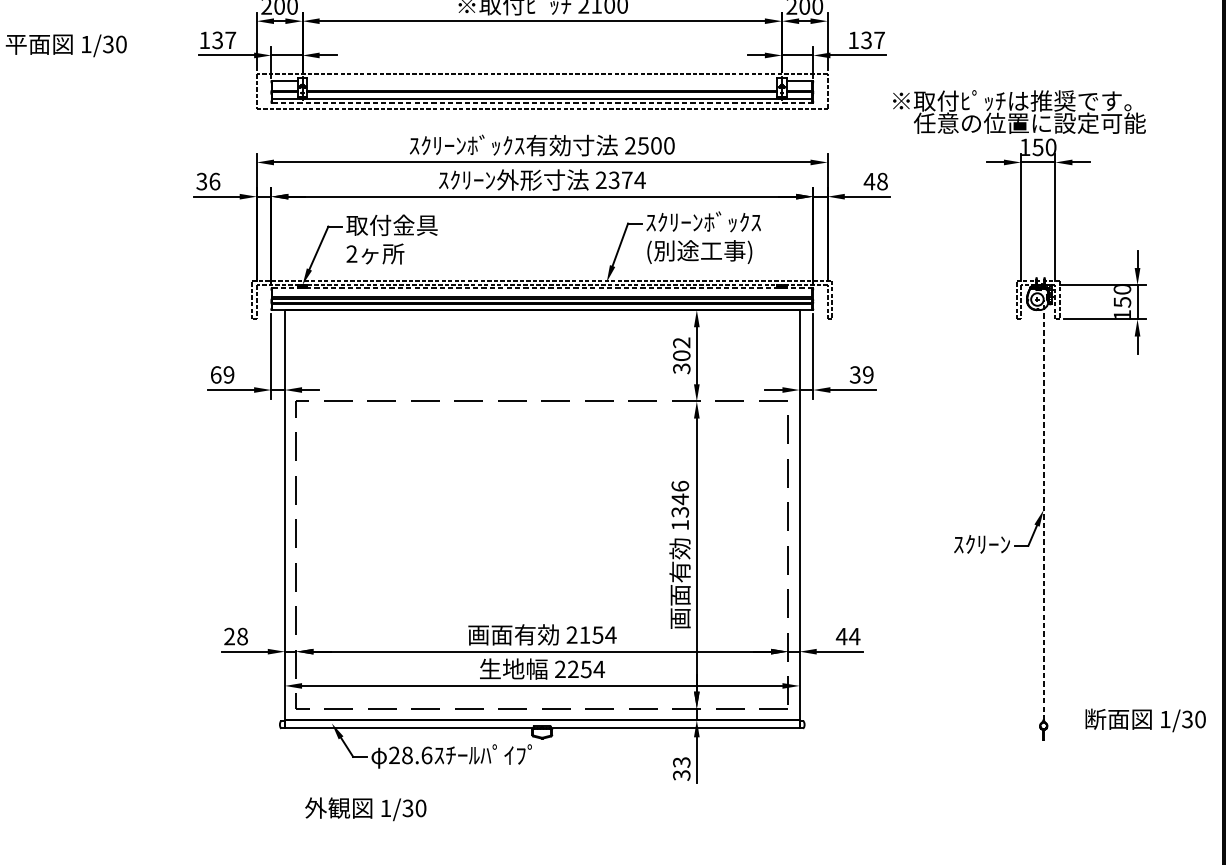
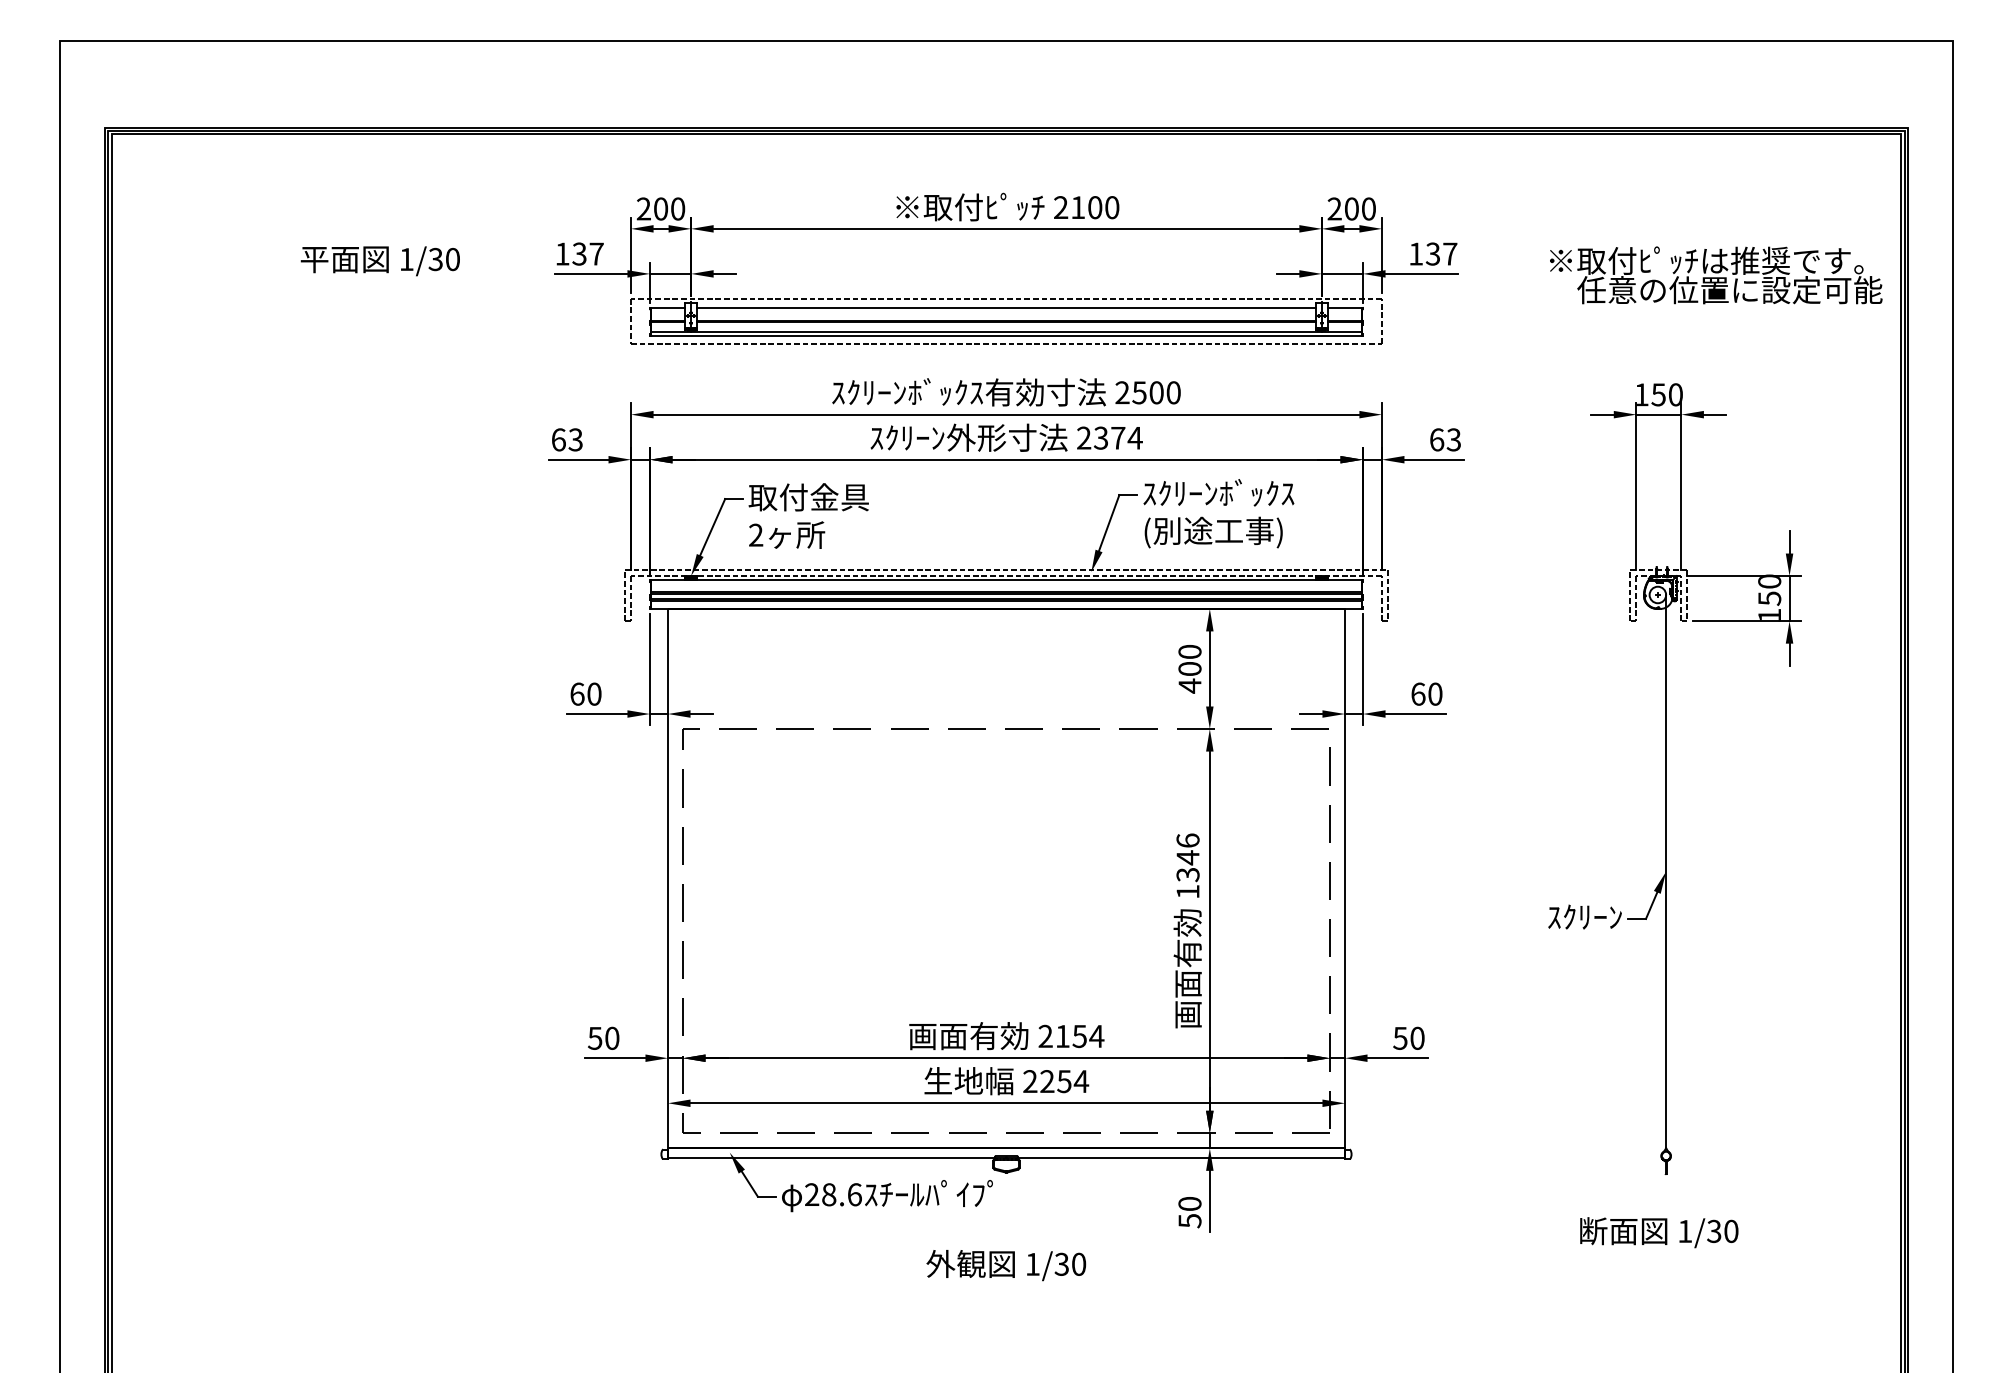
line: (542, 80) -> (1006, 307), added
line: (542, 103) -> (1006, 336), dashed -> solid
text: (1019, 112) -> (1716, 275), moved
text: (208, 181) -> (567, 439), 36 -> 63
text: (875, 181) -> (1445, 439), 48 -> 63
line: (542, 288) -> (1006, 580), dashed -> solid
text: (681, 356) -> (1189, 669), 302 -> 400
text: (229, 374) -> (594, 693), 69 -> 60
text: (861, 374) -> (1426, 693), 39 -> 60
line: (1043, 509) -> (1666, 871), dashed -> solid
text: (235, 635) -> (603, 1037), 28 -> 50
text: (847, 635) -> (1408, 1037), 44 -> 50
text: (1145, 720) -> (1659, 1232), moved
text: (681, 768) -> (1189, 1212), 33 -> 50
text: (365, 809) -> (1006, 1265), moved

